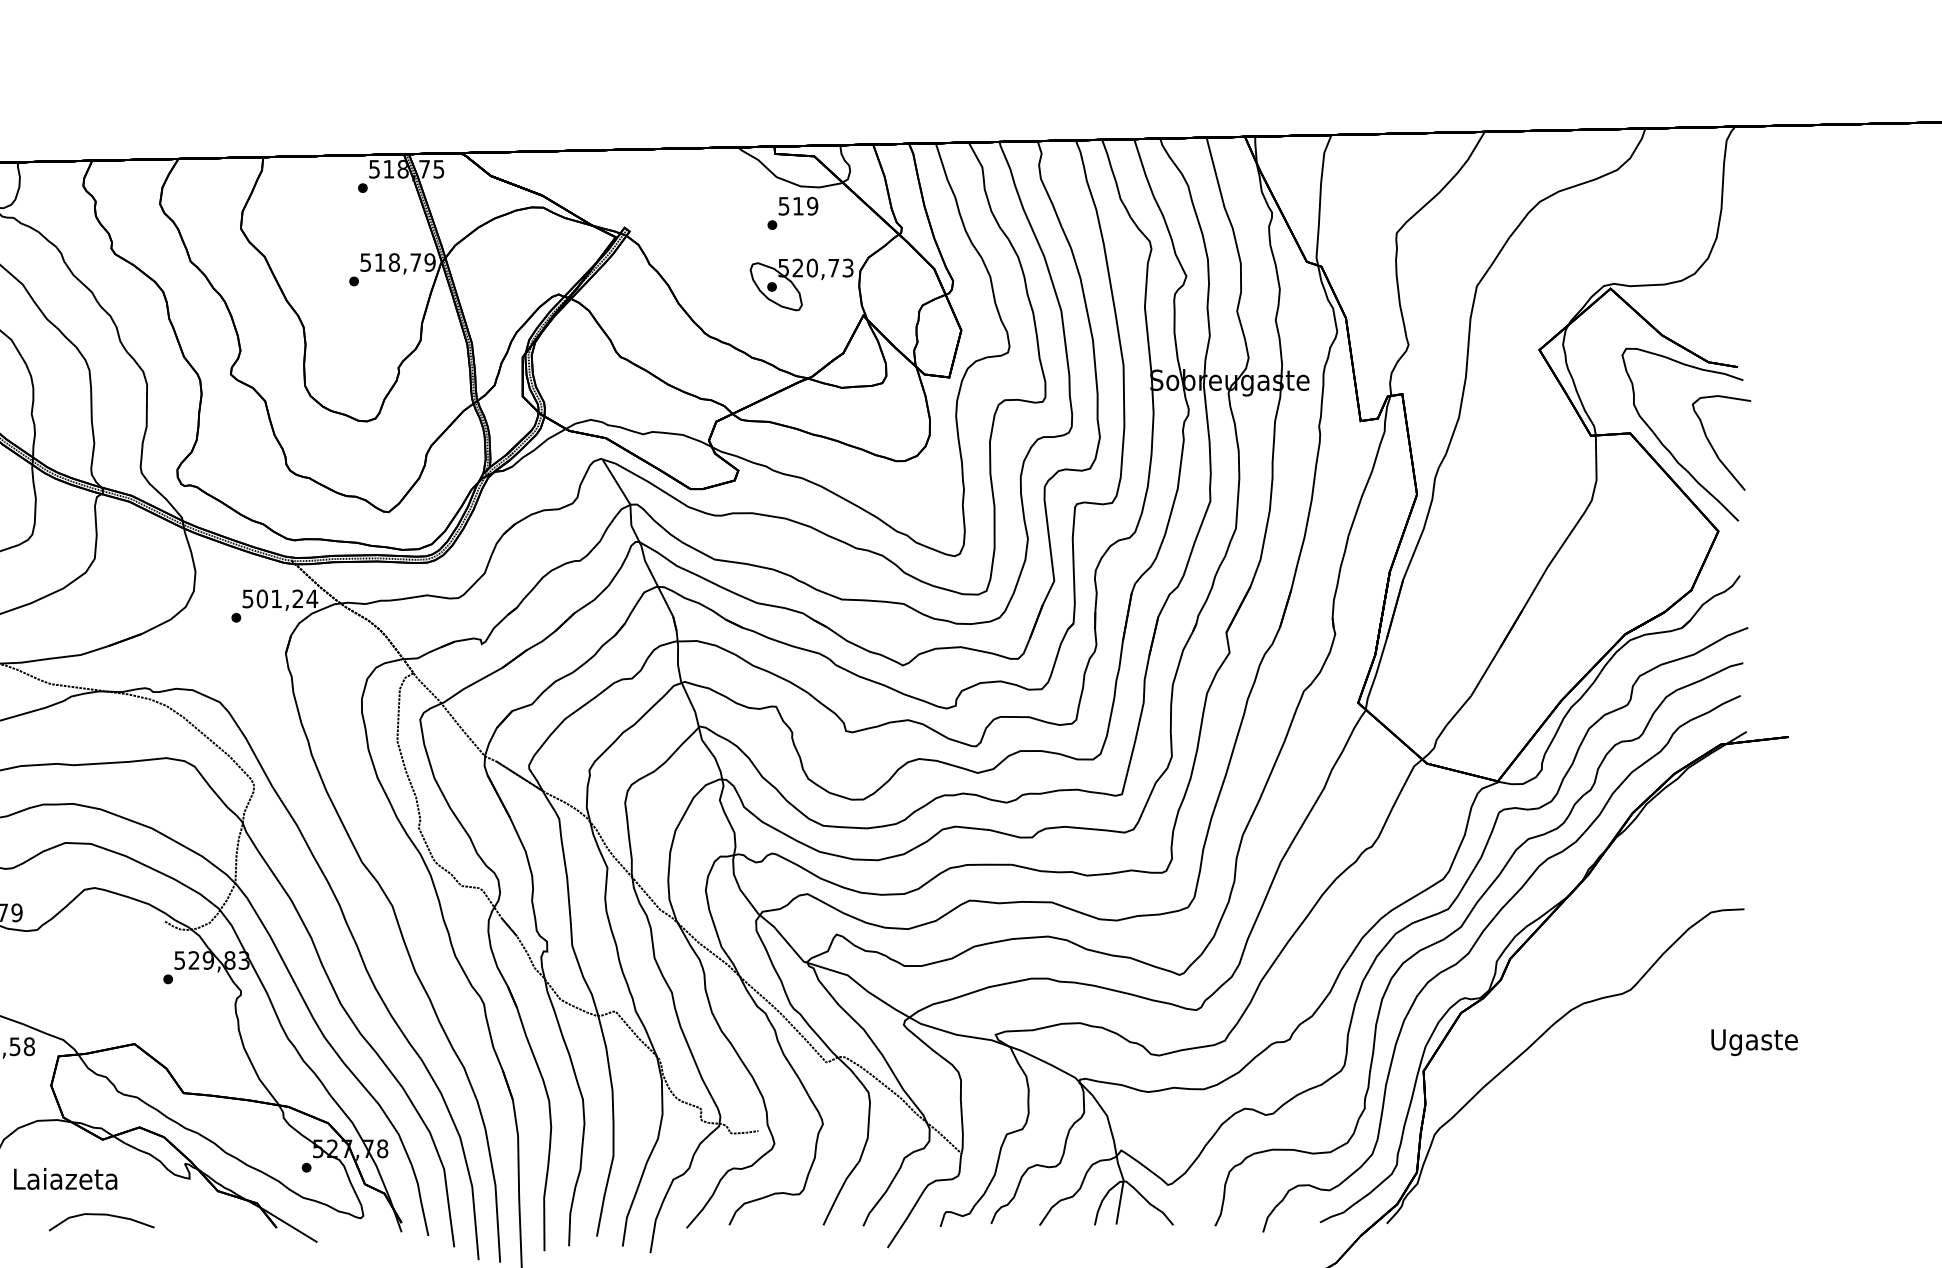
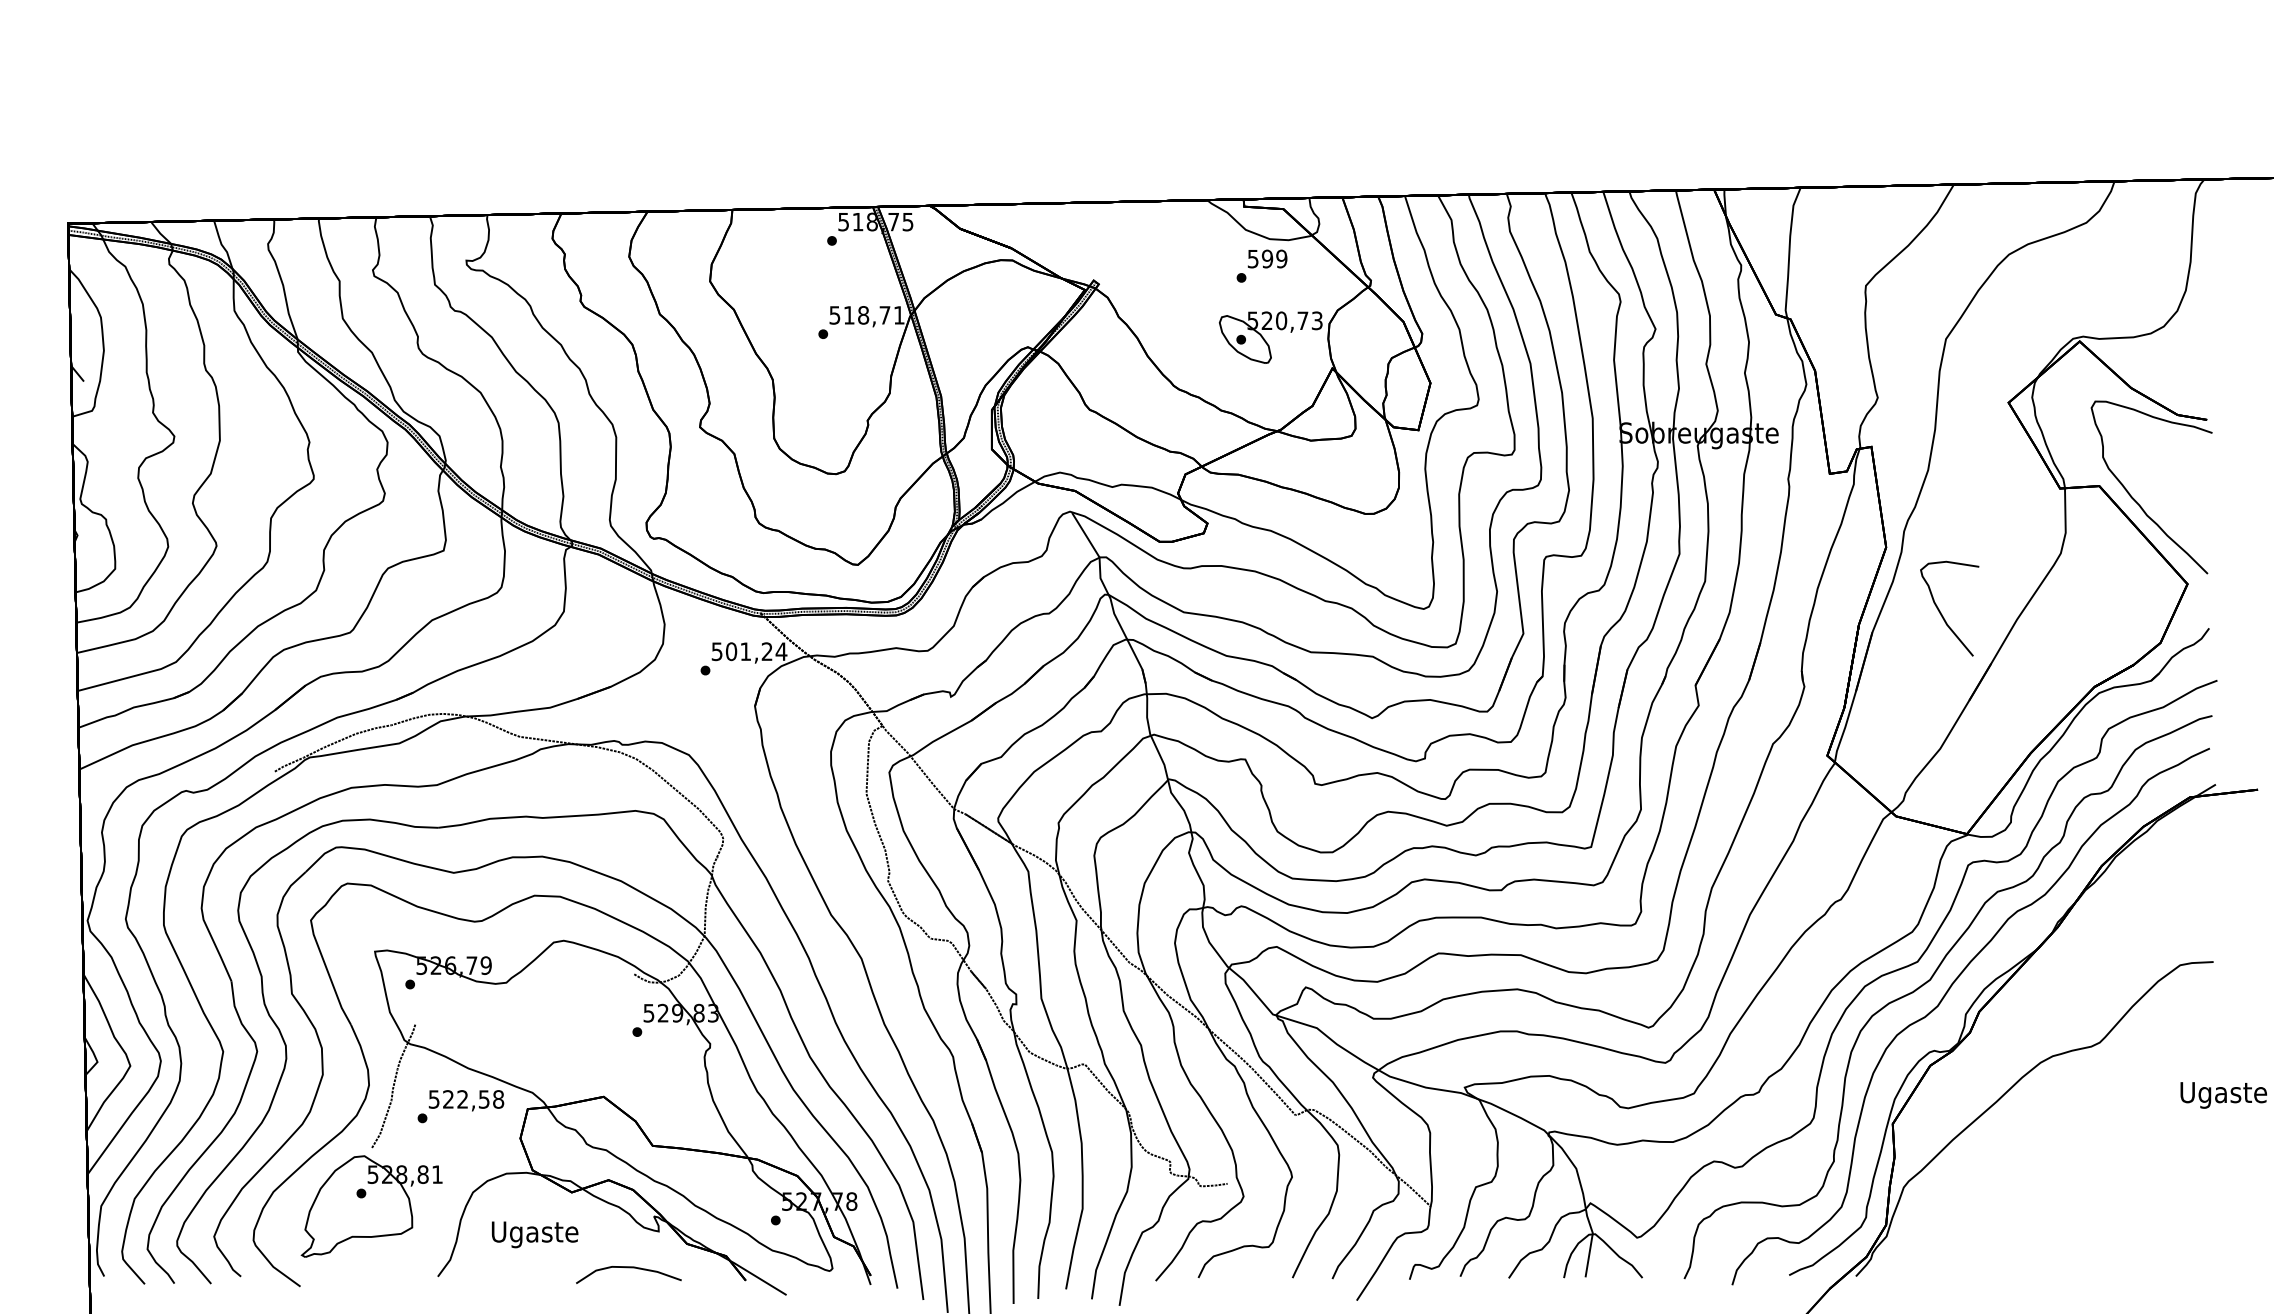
text: (798, 205) -> (1267, 258), 519 -> 599
text: (429, 262) -> (898, 315), 518,79 -> 518,71
part: (1713, 446) -> (1941, 612), moved
text: (65, 1181) -> (534, 1234), Laiazeta -> Ugaste
curve: (101, 1215) -> (628, 1268), moved

